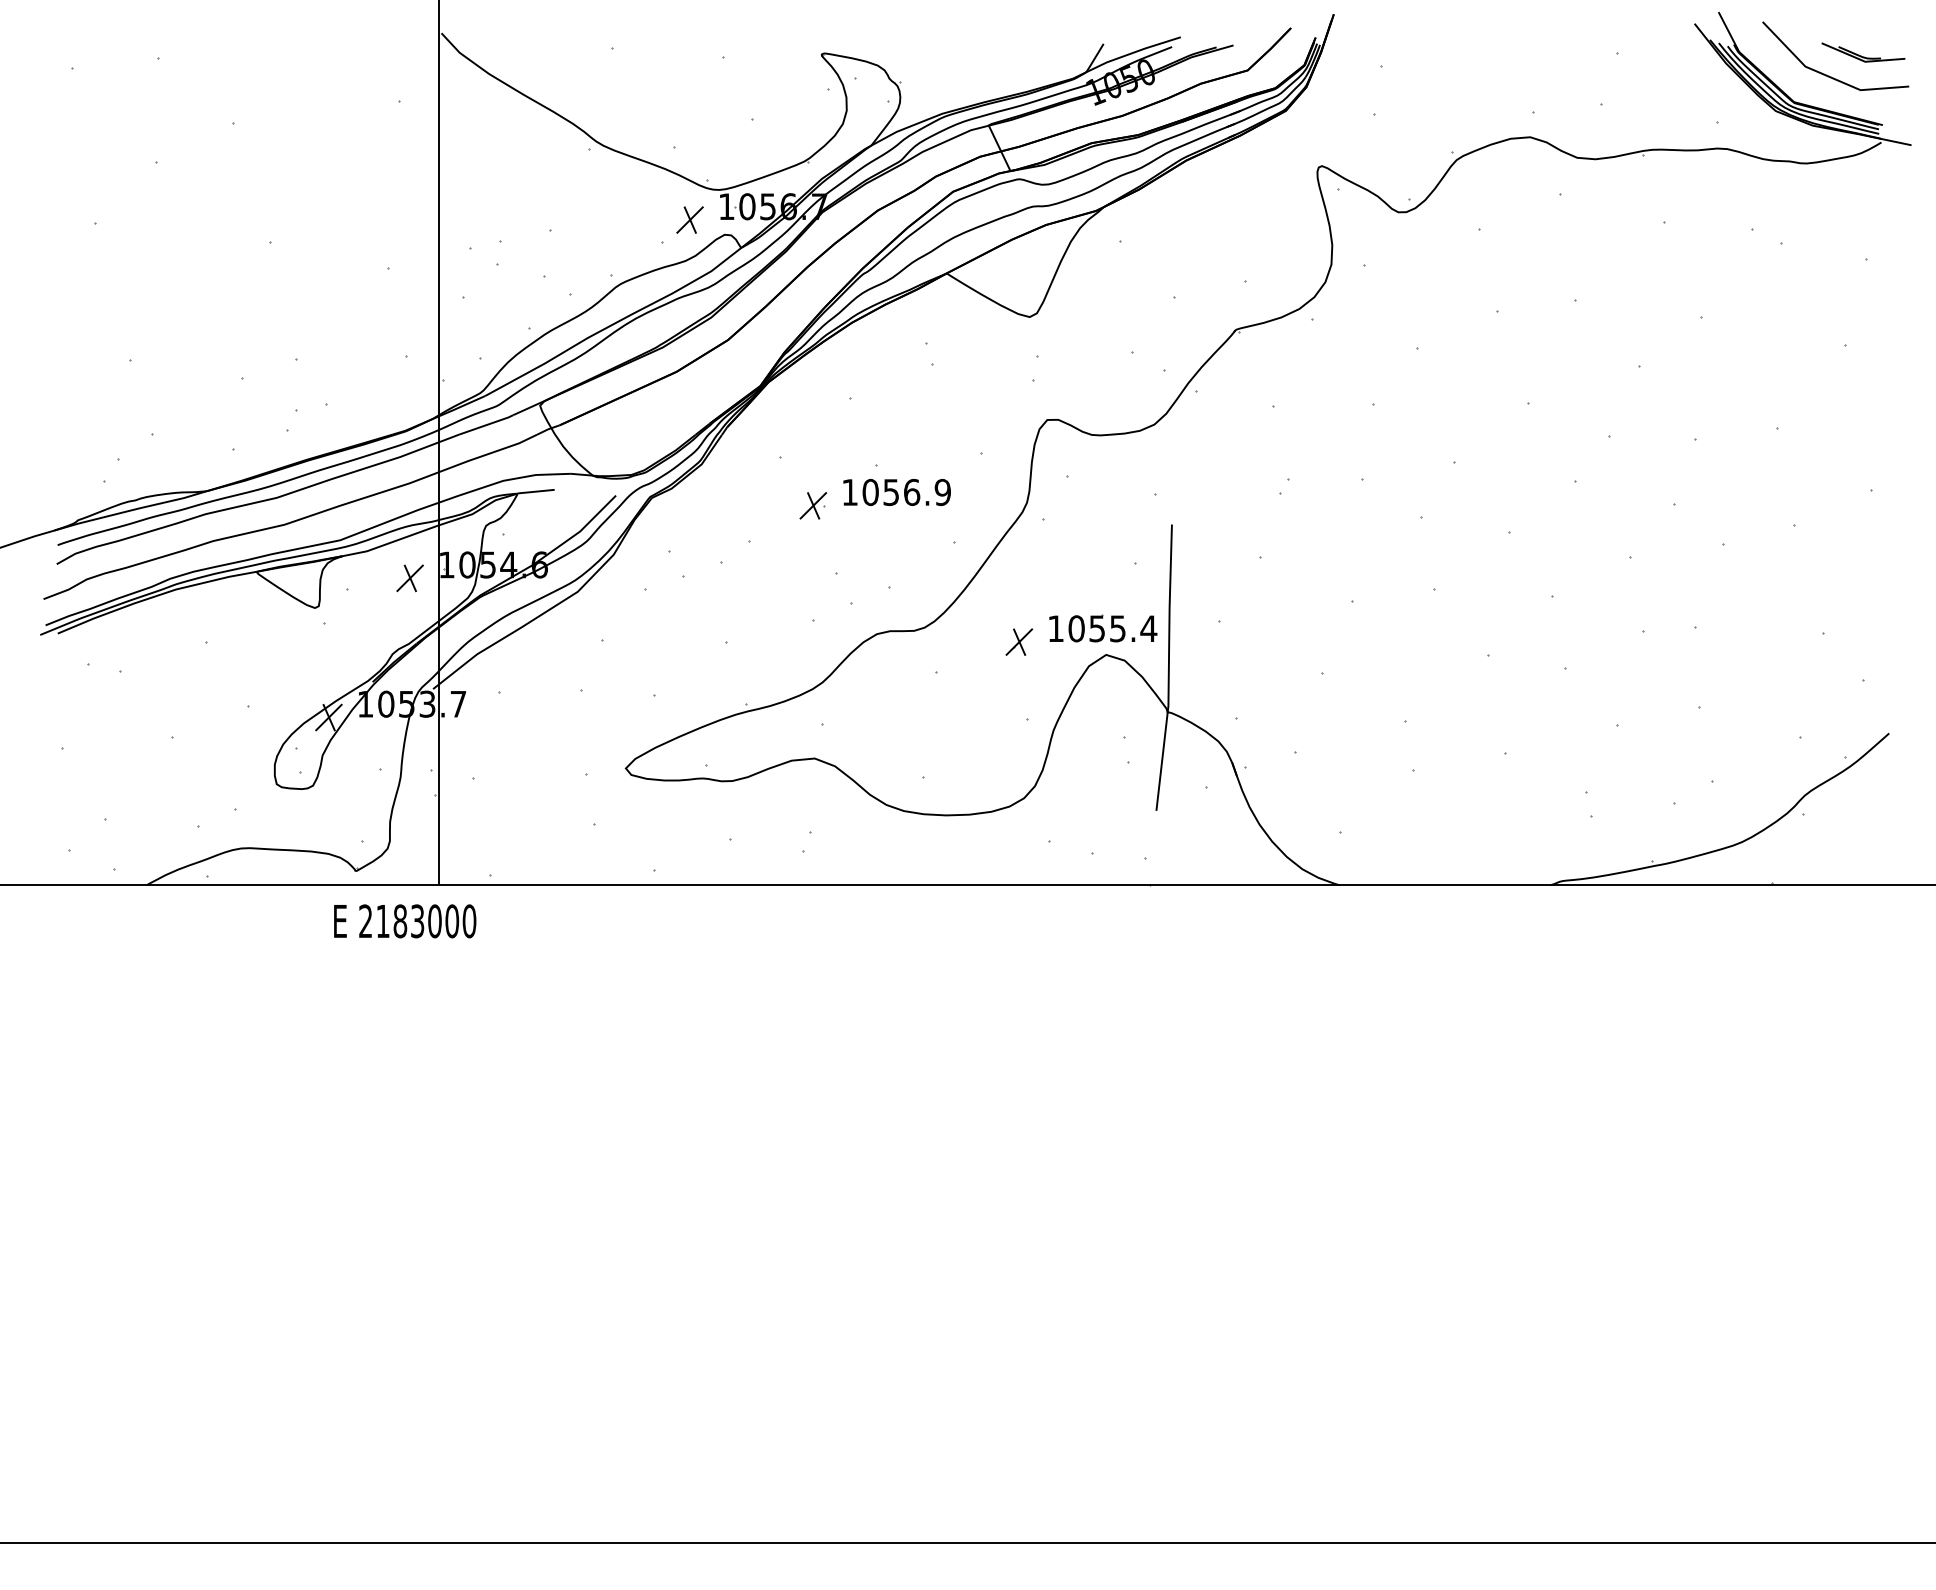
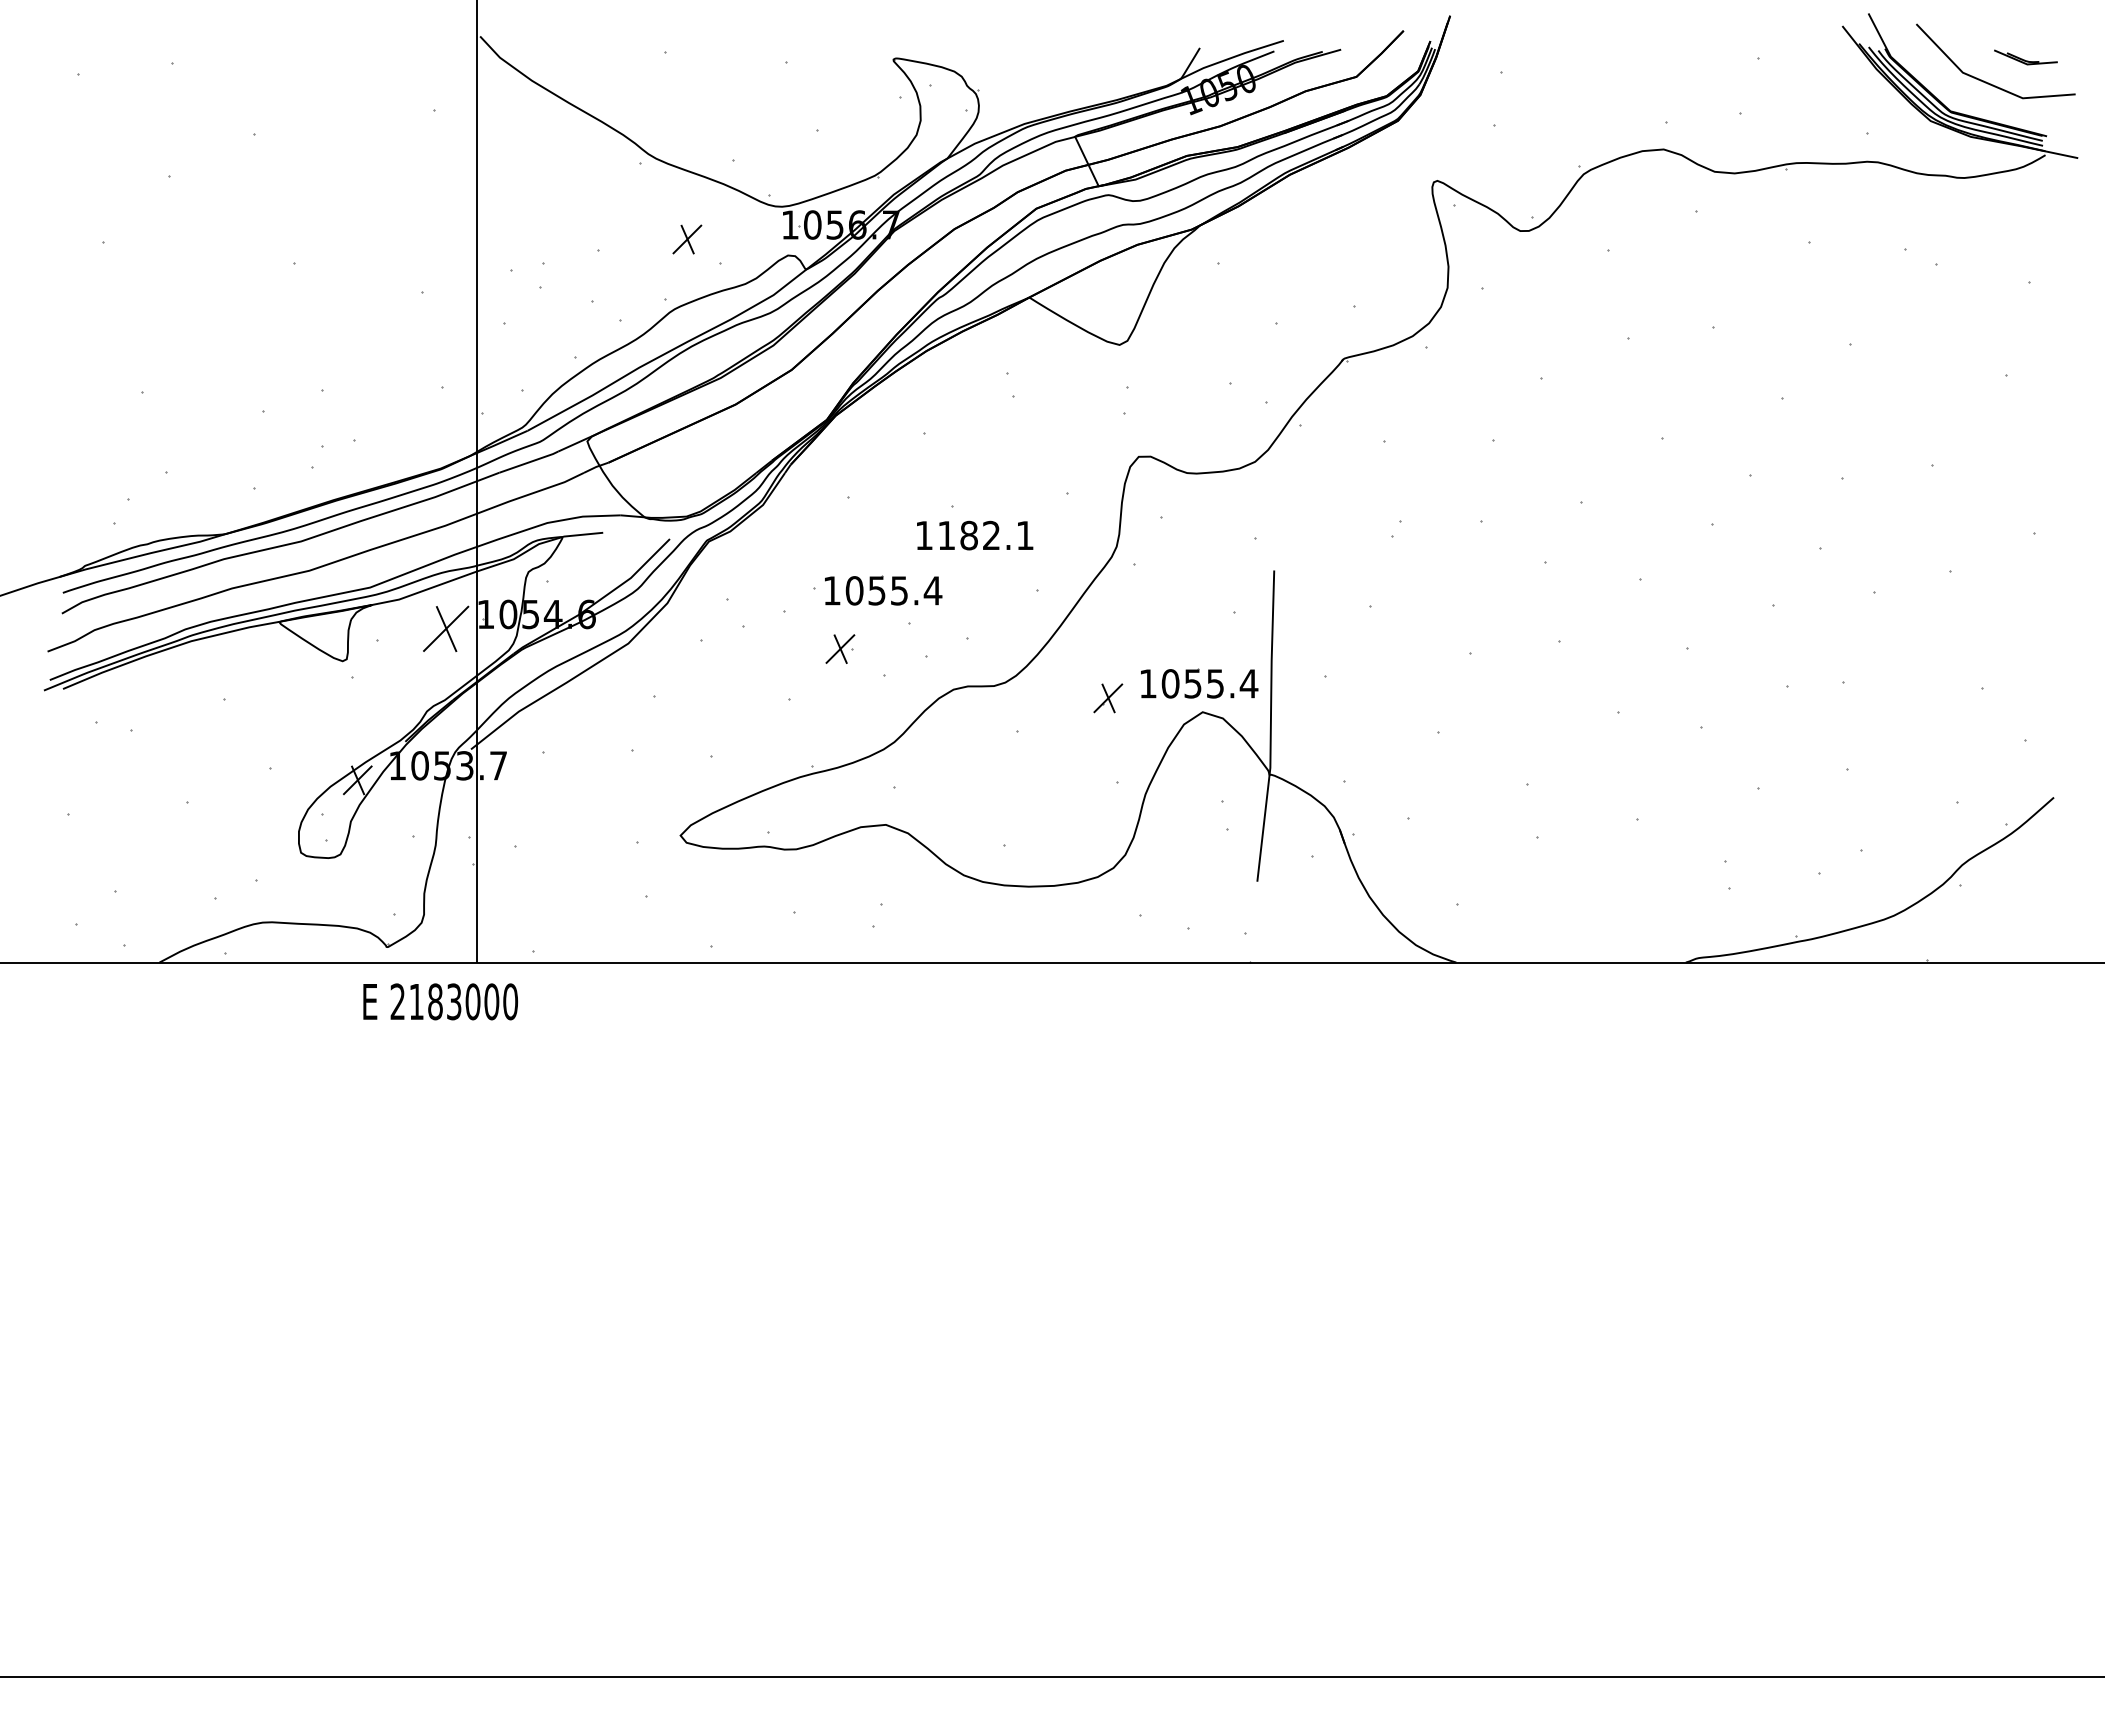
part: (1863, 52) -> (2025, 57), size x0.7
part: (690, 220) -> (687, 239), moved
text: (906, 492) -> (985, 535), 1056.9 -> 1182.1
part: (813, 505) -> (840, 648), moved
part: (812, 542) -> (883, 590), added
part: (409, 577) -> (445, 628), size x1.6

